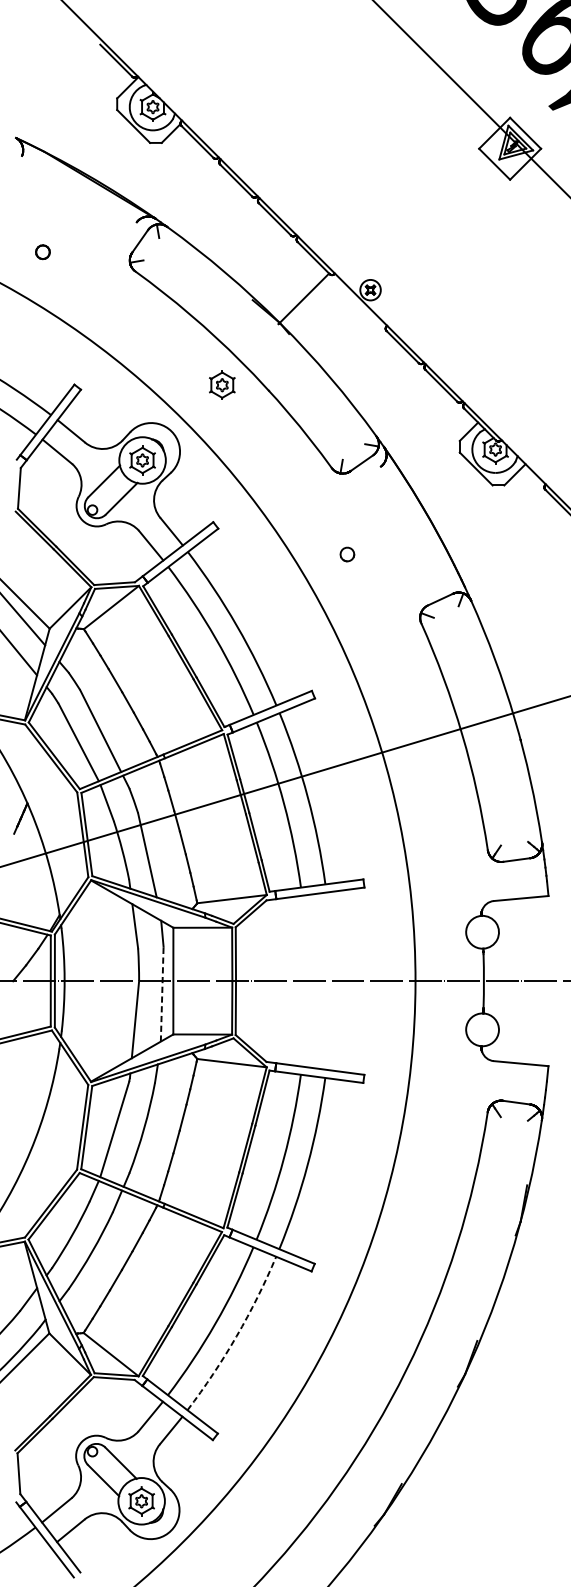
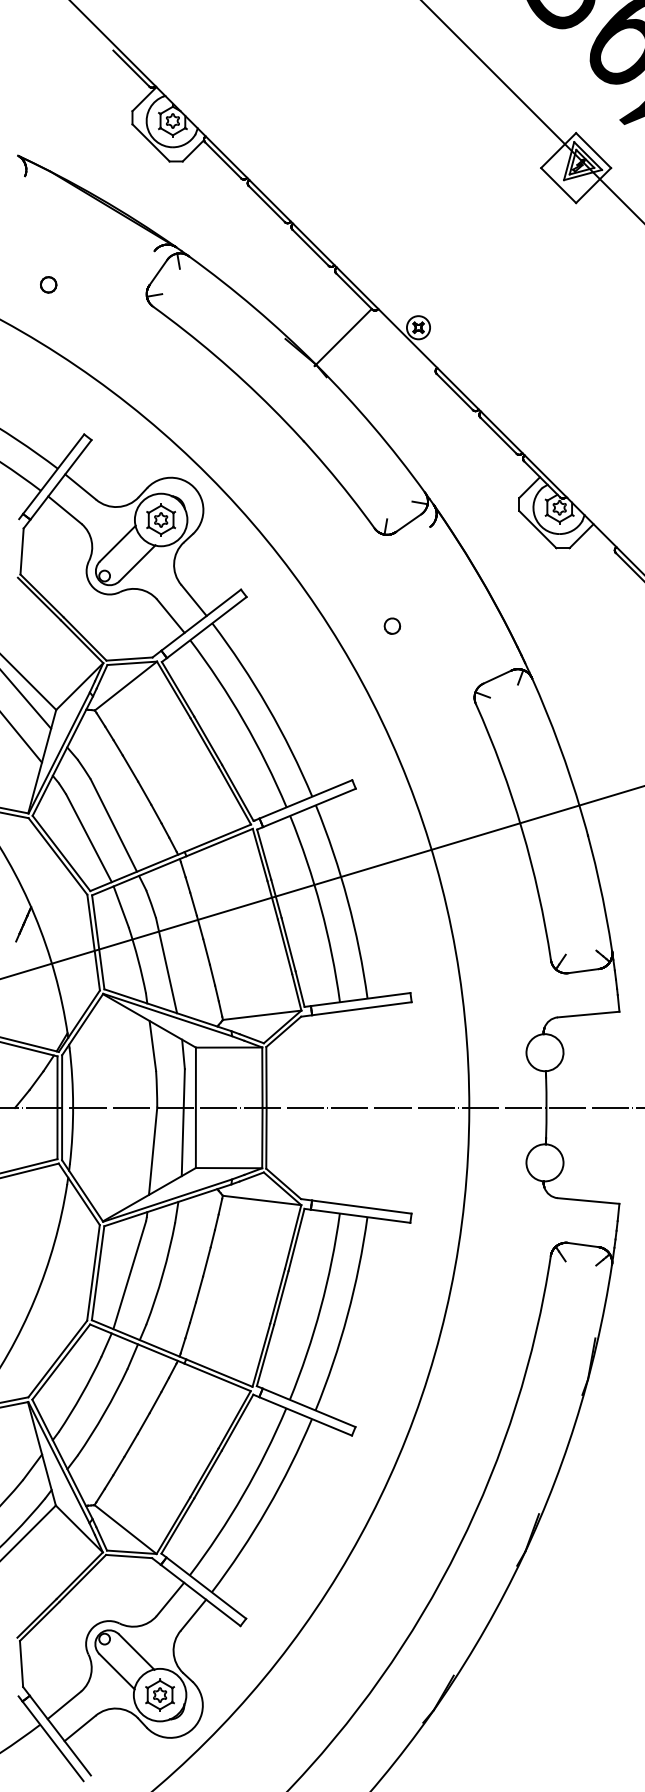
part: (222, 384) -> (251, 434), removed
line: (162, 994) -> (183, 1122), dashed -> solid
arc: (236, 1335) -> (267, 1508), dashed -> solid

